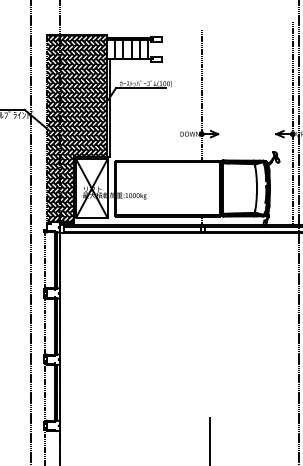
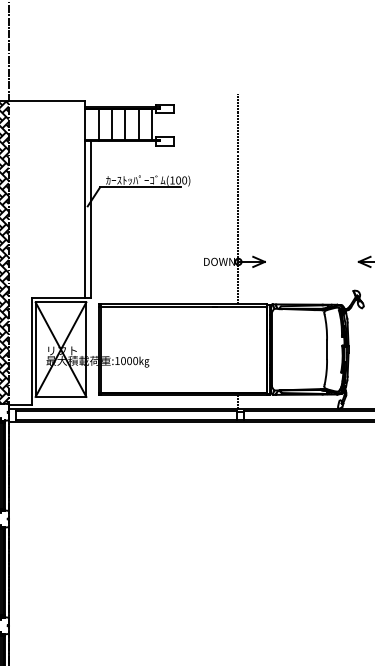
hatch: (82, 128) -> (45, 252), removed

